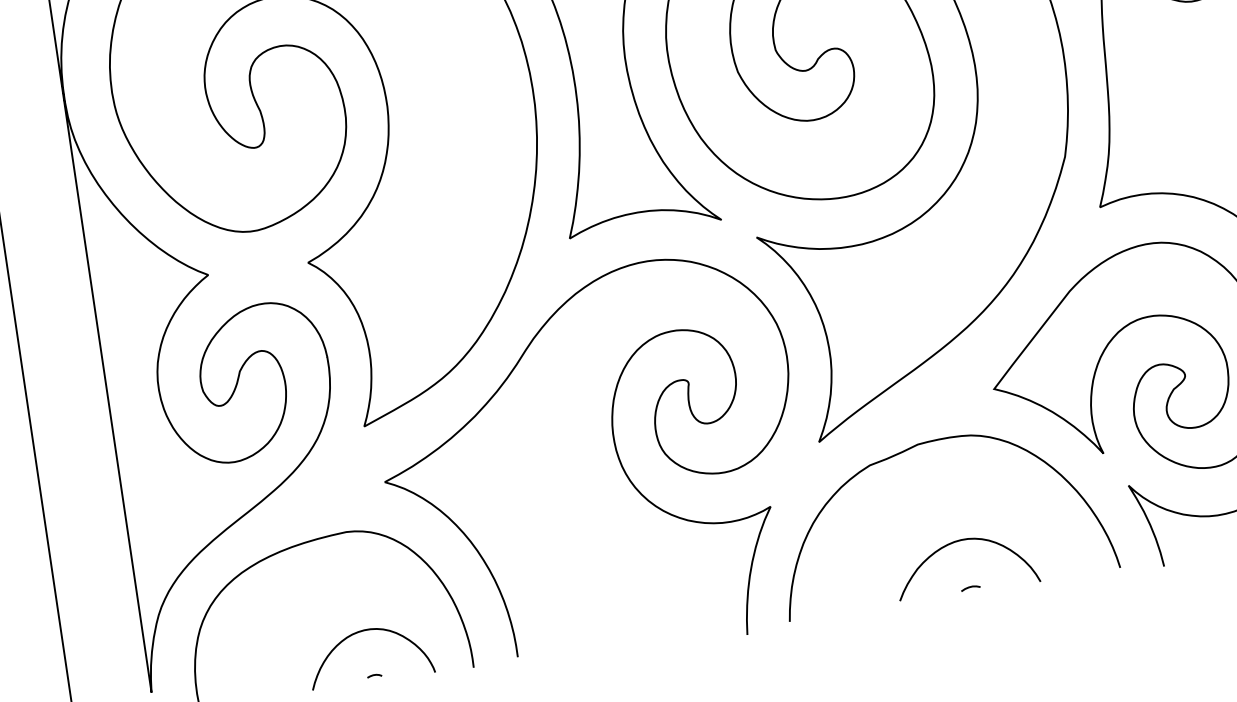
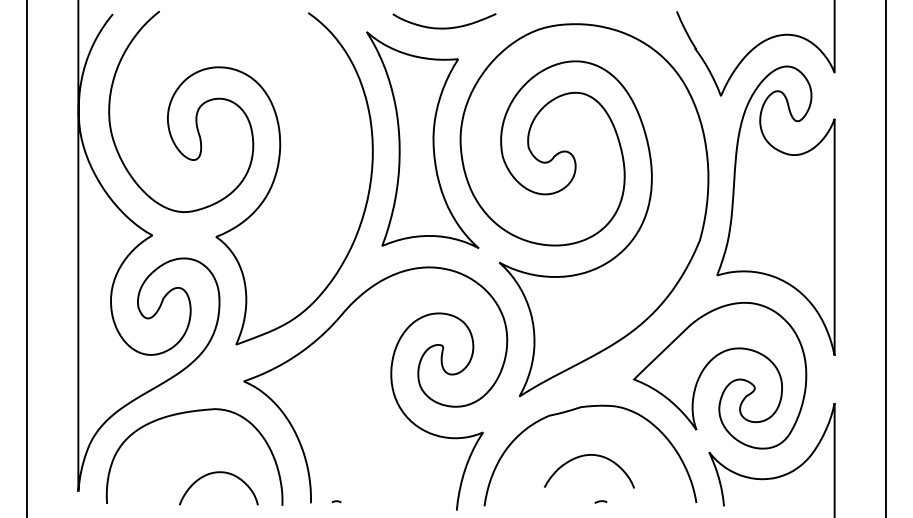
curve: (958, 542) -> (586, 456), moved
curve: (374, 675) -> (336, 501), moved

